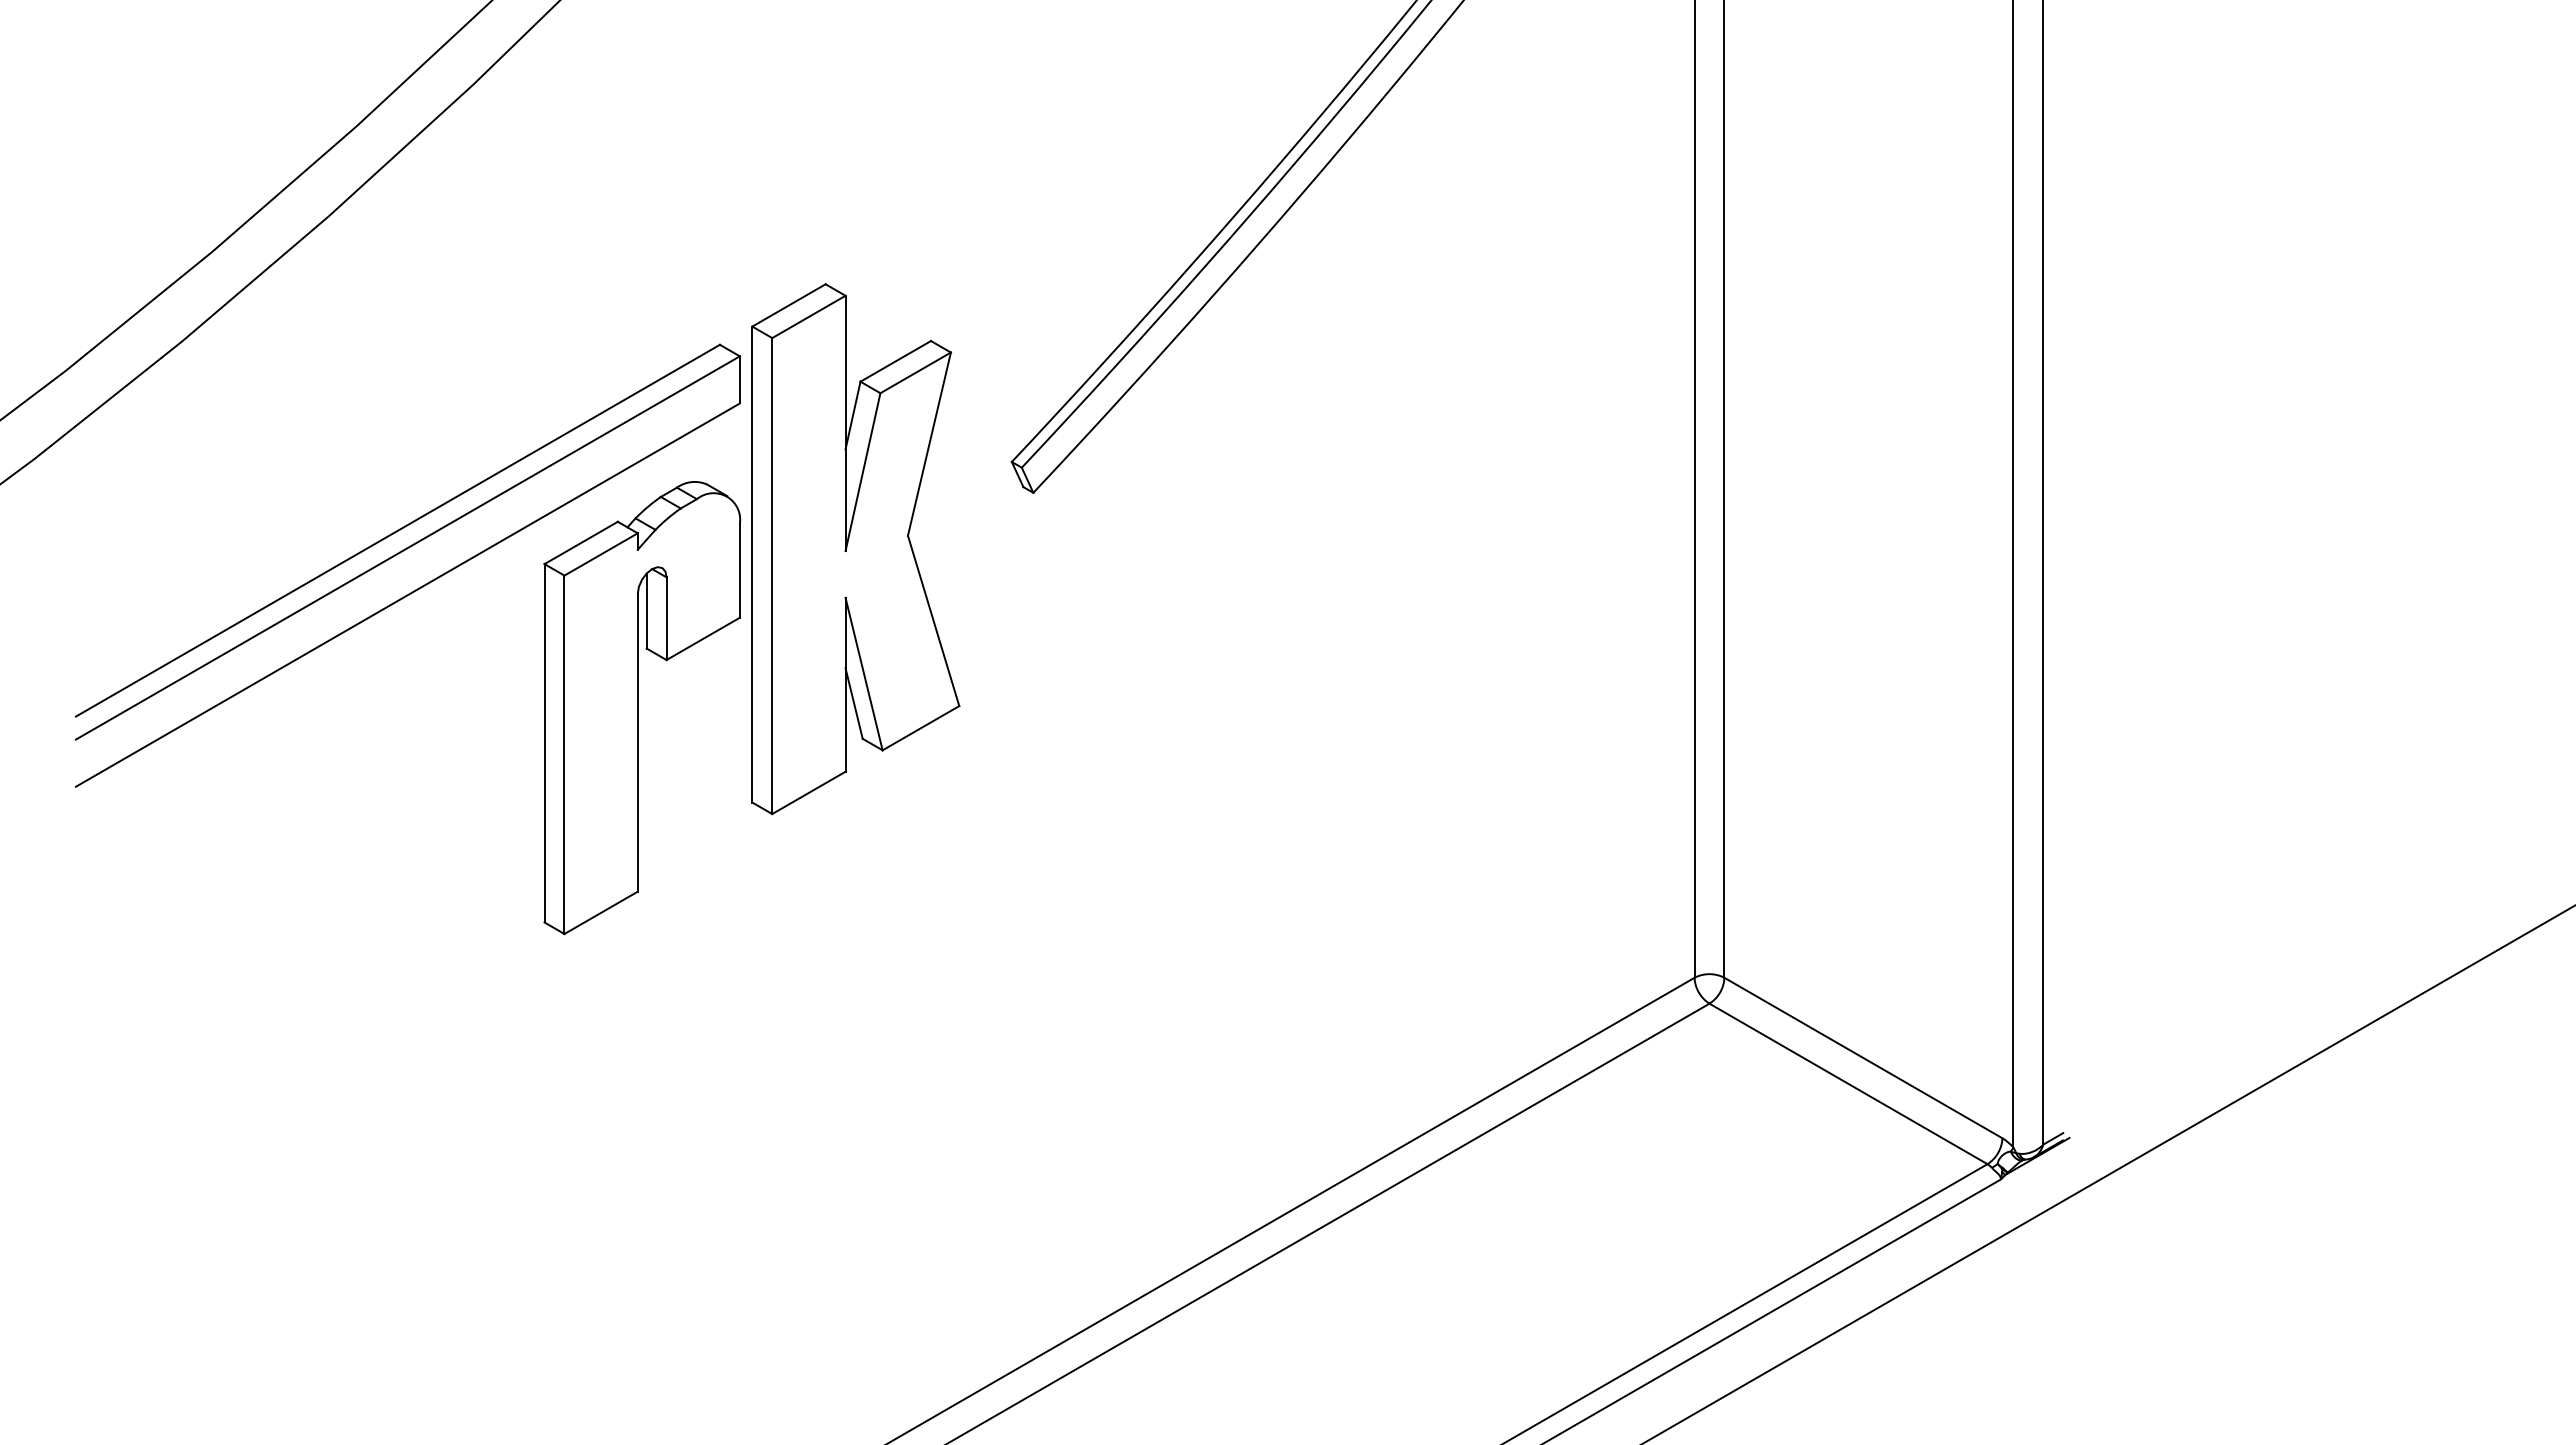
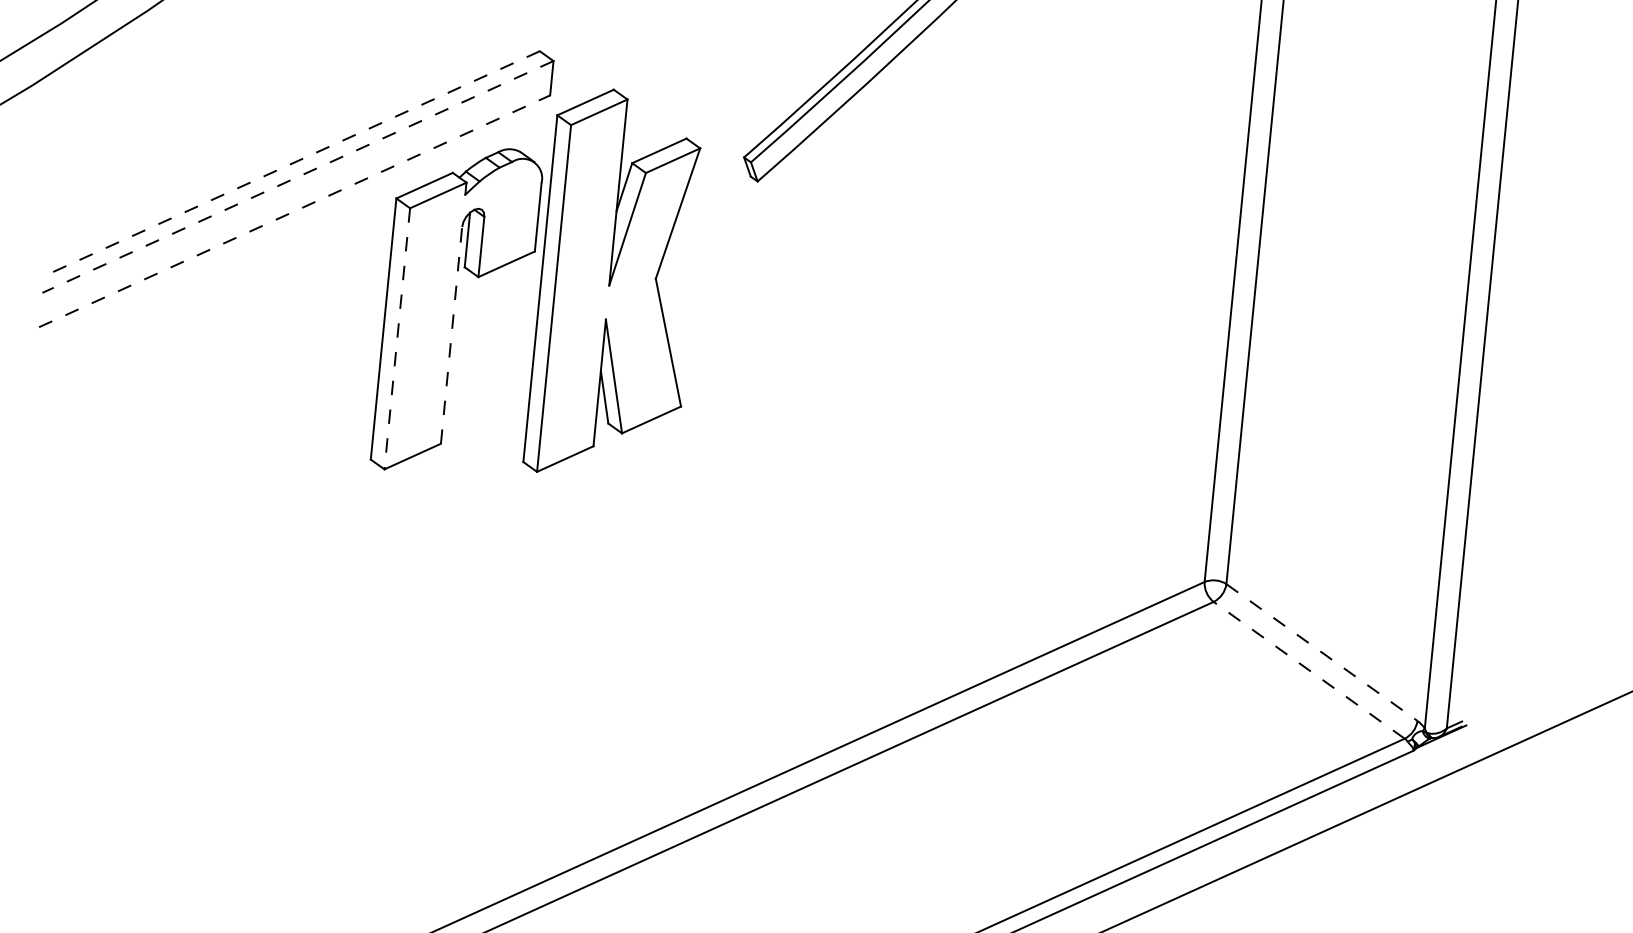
line: (397, 530) -> (291, 163), solid -> dashed
line: (407, 548) -> (297, 177), solid -> dashed
part: (855, 549) -> (616, 285), moved
line: (408, 594) -> (295, 210), solid -> dashed
line: (637, 742) -> (451, 335), solid -> dashed
line: (564, 755) -> (397, 339), solid -> dashed
line: (1863, 1058) -> (1321, 652), solid -> dashed
line: (1848, 1083) -> (1309, 670), solid -> dashed

